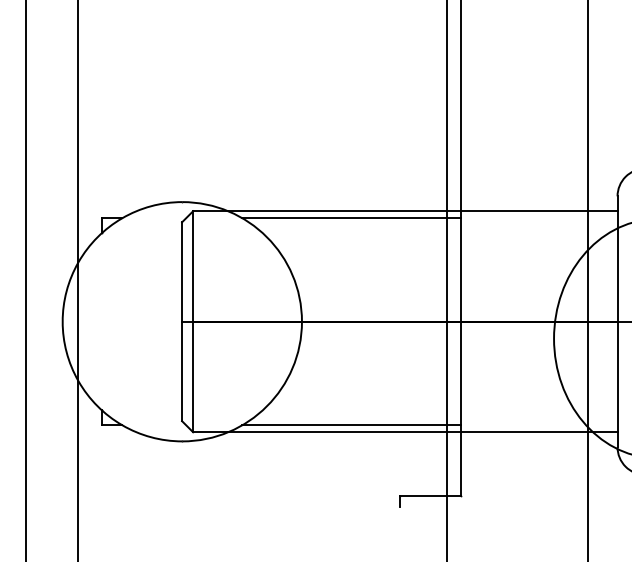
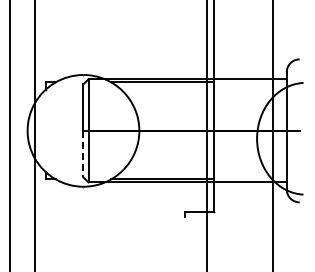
line: (182, 372) -> (83, 154), solid -> dashed

